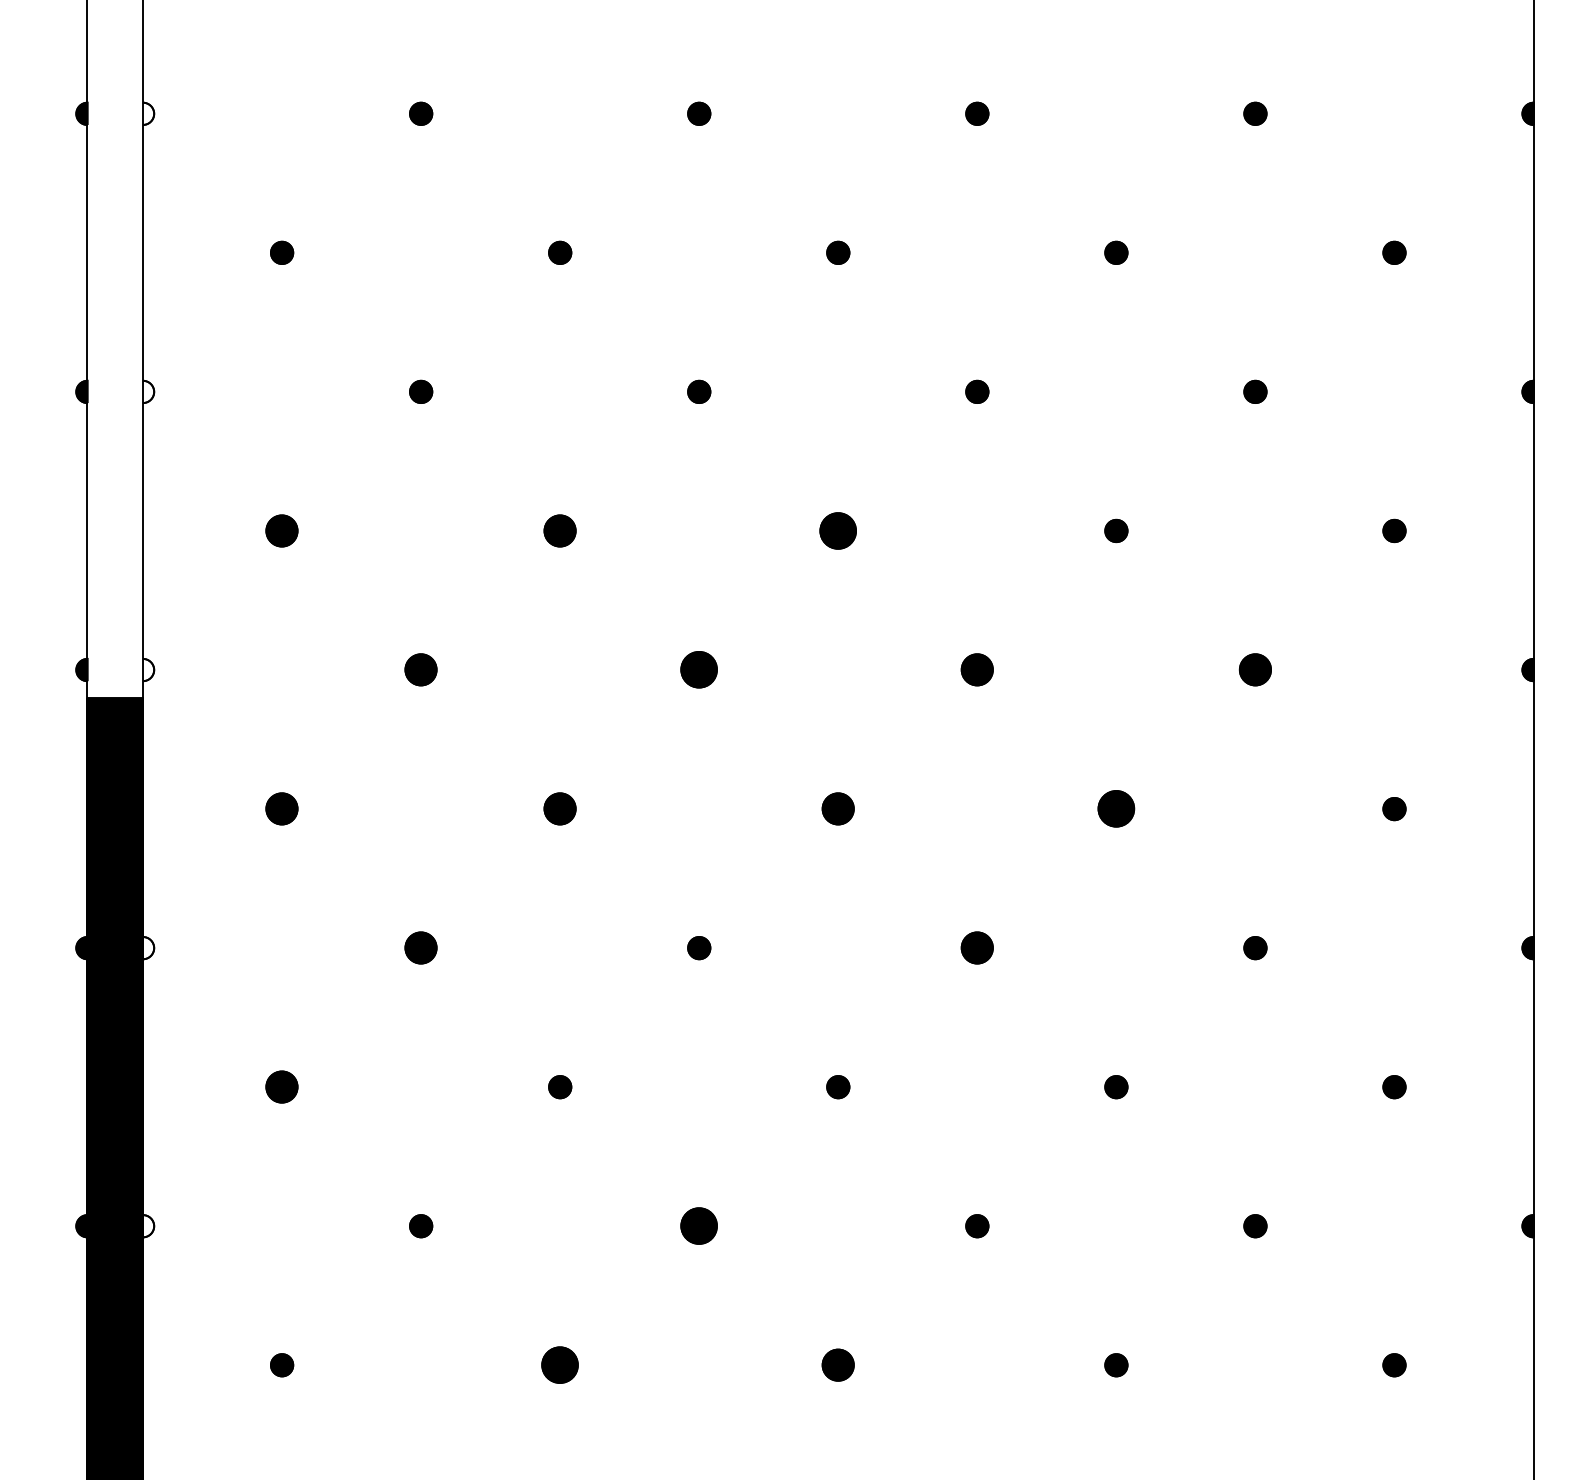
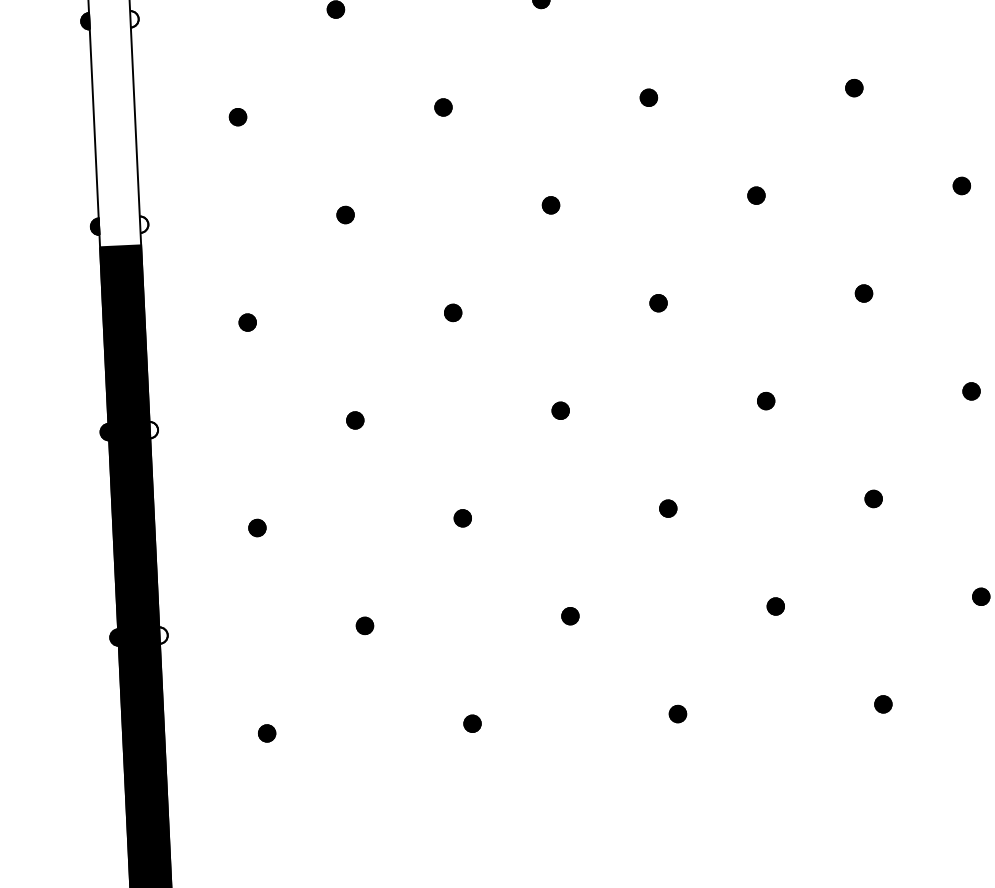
part: (282, 530) -> (238, 116), size x0.71
part: (560, 530) -> (443, 107), size x0.71
part: (838, 530) -> (649, 97), size x0.62
part: (421, 670) -> (345, 215), size x0.71
part: (699, 670) -> (551, 205), size x0.62
part: (977, 670) -> (756, 196), size x0.71
part: (1255, 670) -> (961, 186), size x0.71
part: (282, 809) -> (248, 322), size x0.71
part: (560, 809) -> (453, 313), size x0.71
part: (838, 809) -> (658, 303), size x0.71
part: (1116, 809) -> (864, 293), size x0.62
part: (421, 948) -> (355, 420), size x0.71
part: (977, 948) -> (766, 401), size x0.71
part: (282, 1087) -> (257, 528), size x0.71
part: (699, 1226) -> (570, 616), size x0.62
part: (560, 1365) -> (472, 723), size x0.62
part: (838, 1365) -> (678, 714), size x0.71

